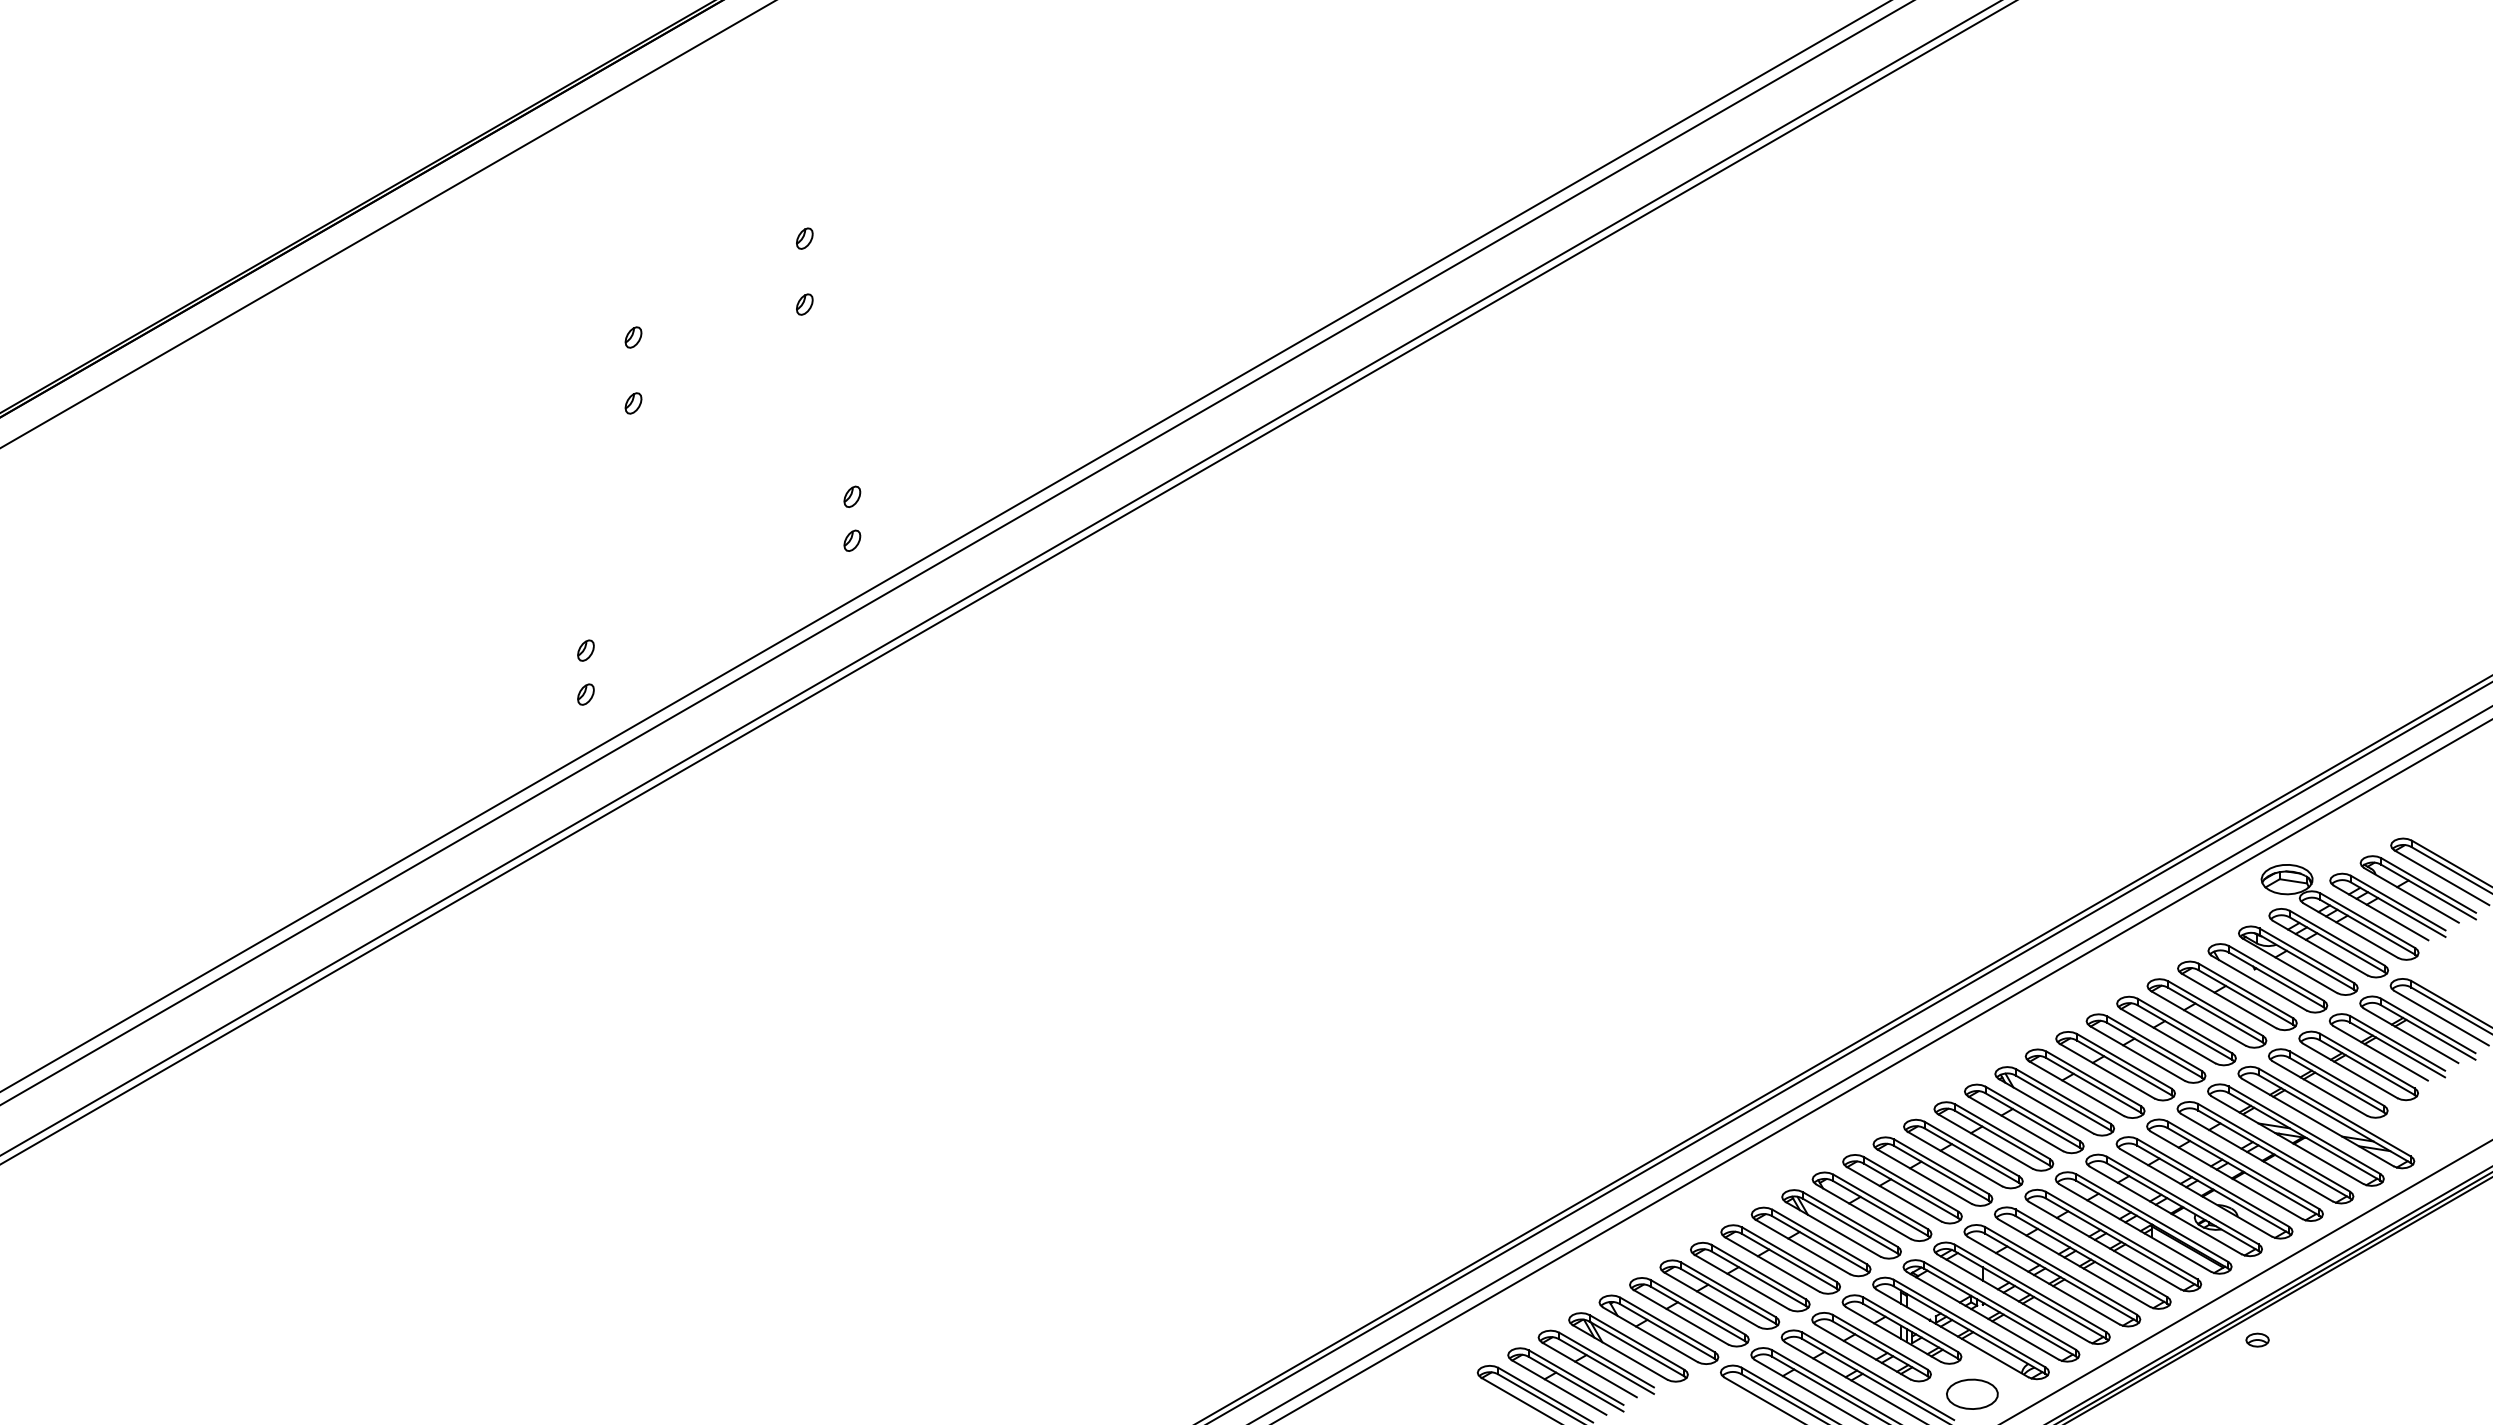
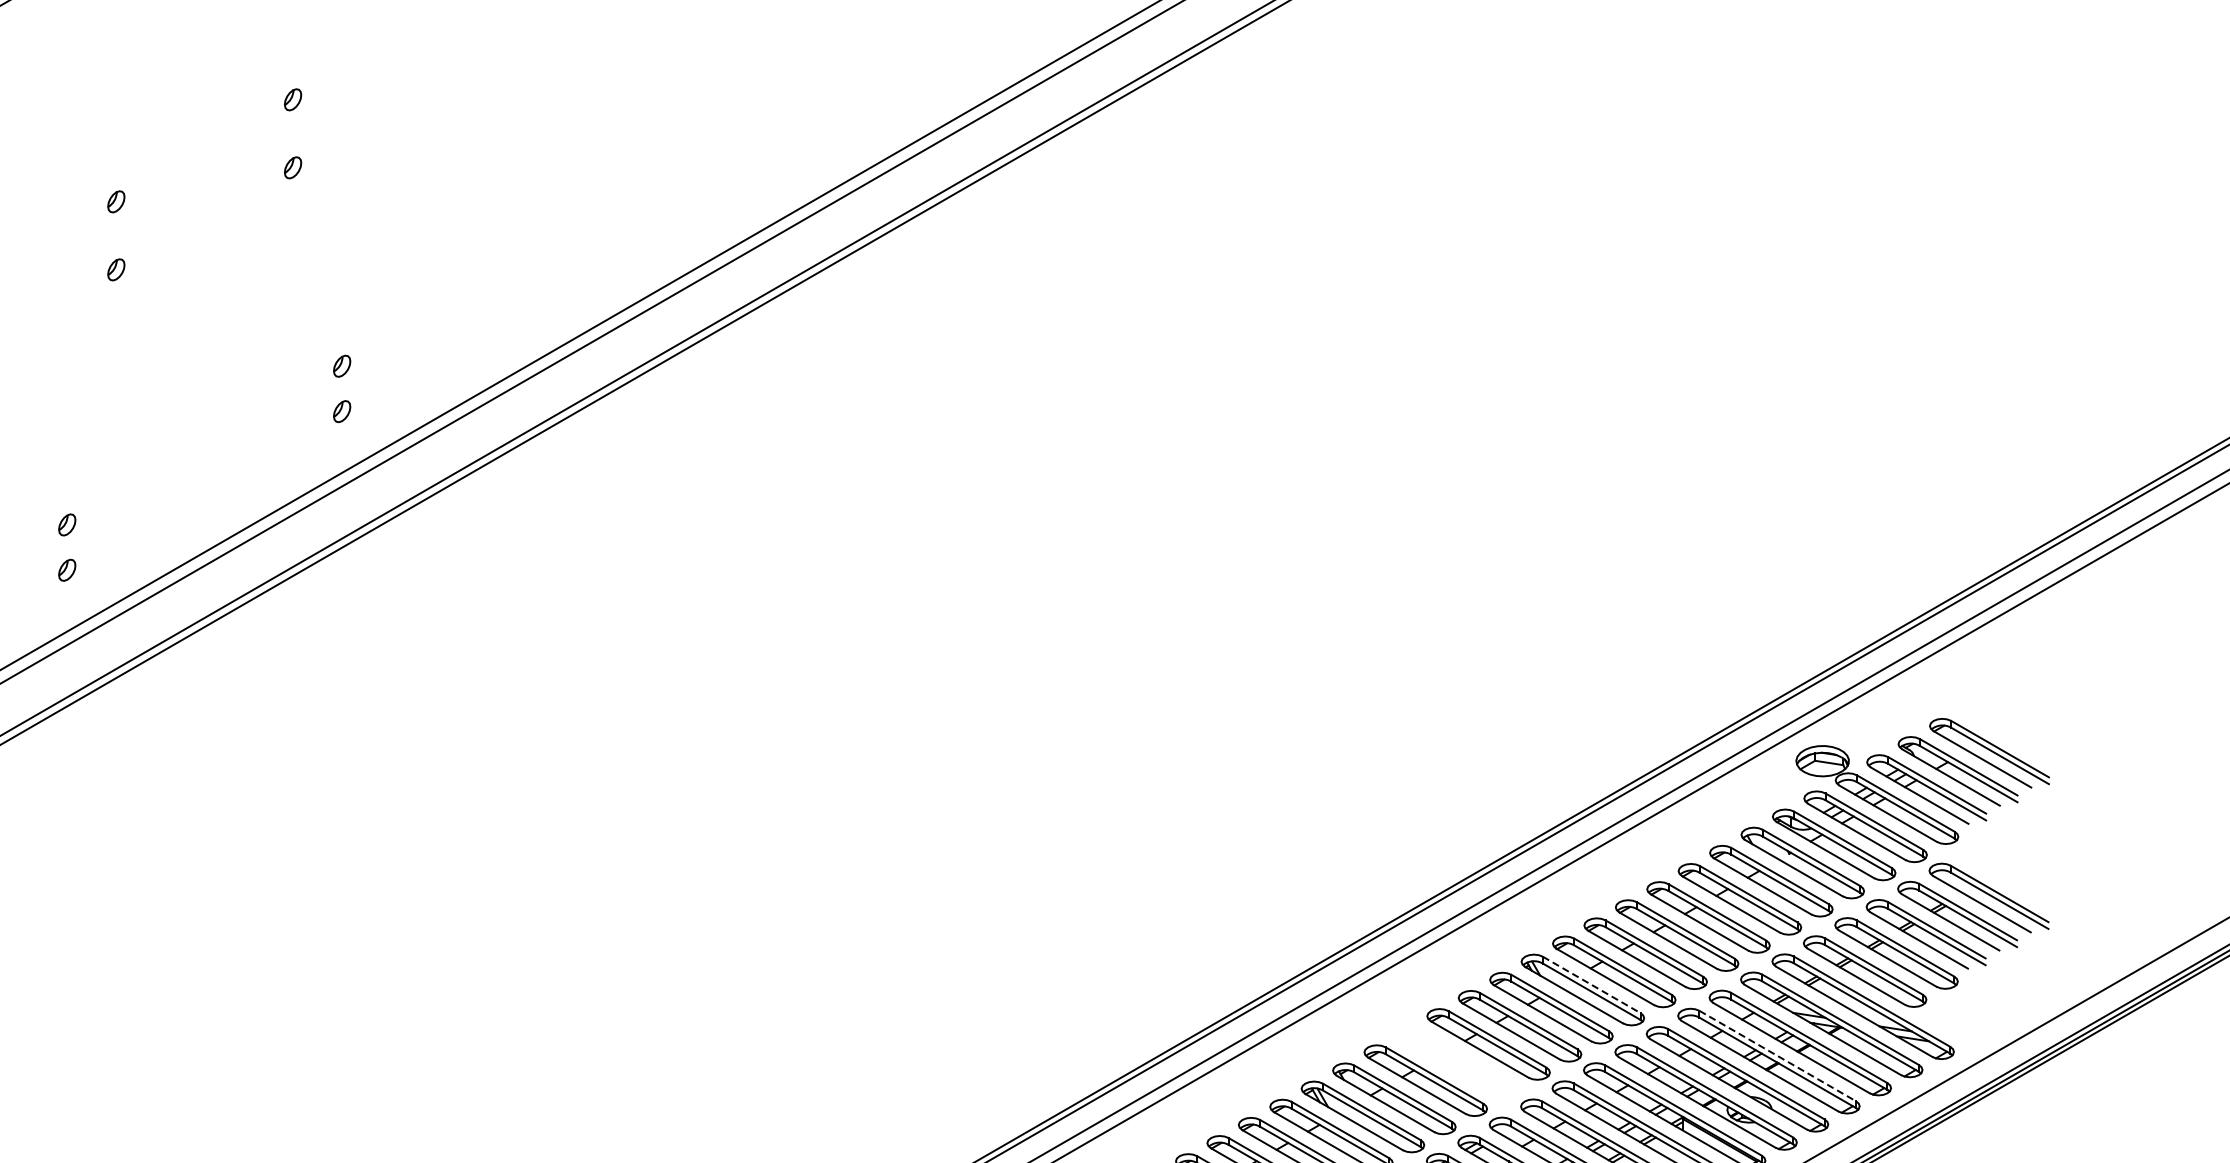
line: (2063, 1096) -> (1591, 985), solid -> dashed
line: (2243, 1165) -> (1777, 1056), solid -> dashed
part: (1932, 1171) -> (1456, 1062), removed

